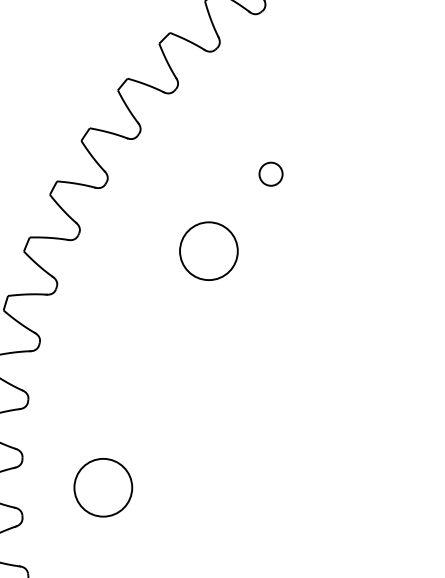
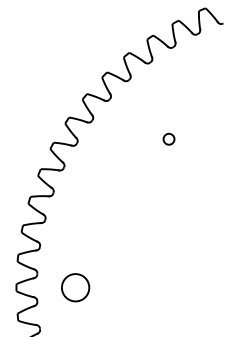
circle: (269, 174) -> (168, 139), moved
circle: (208, 250) -> (125, 175), removed

